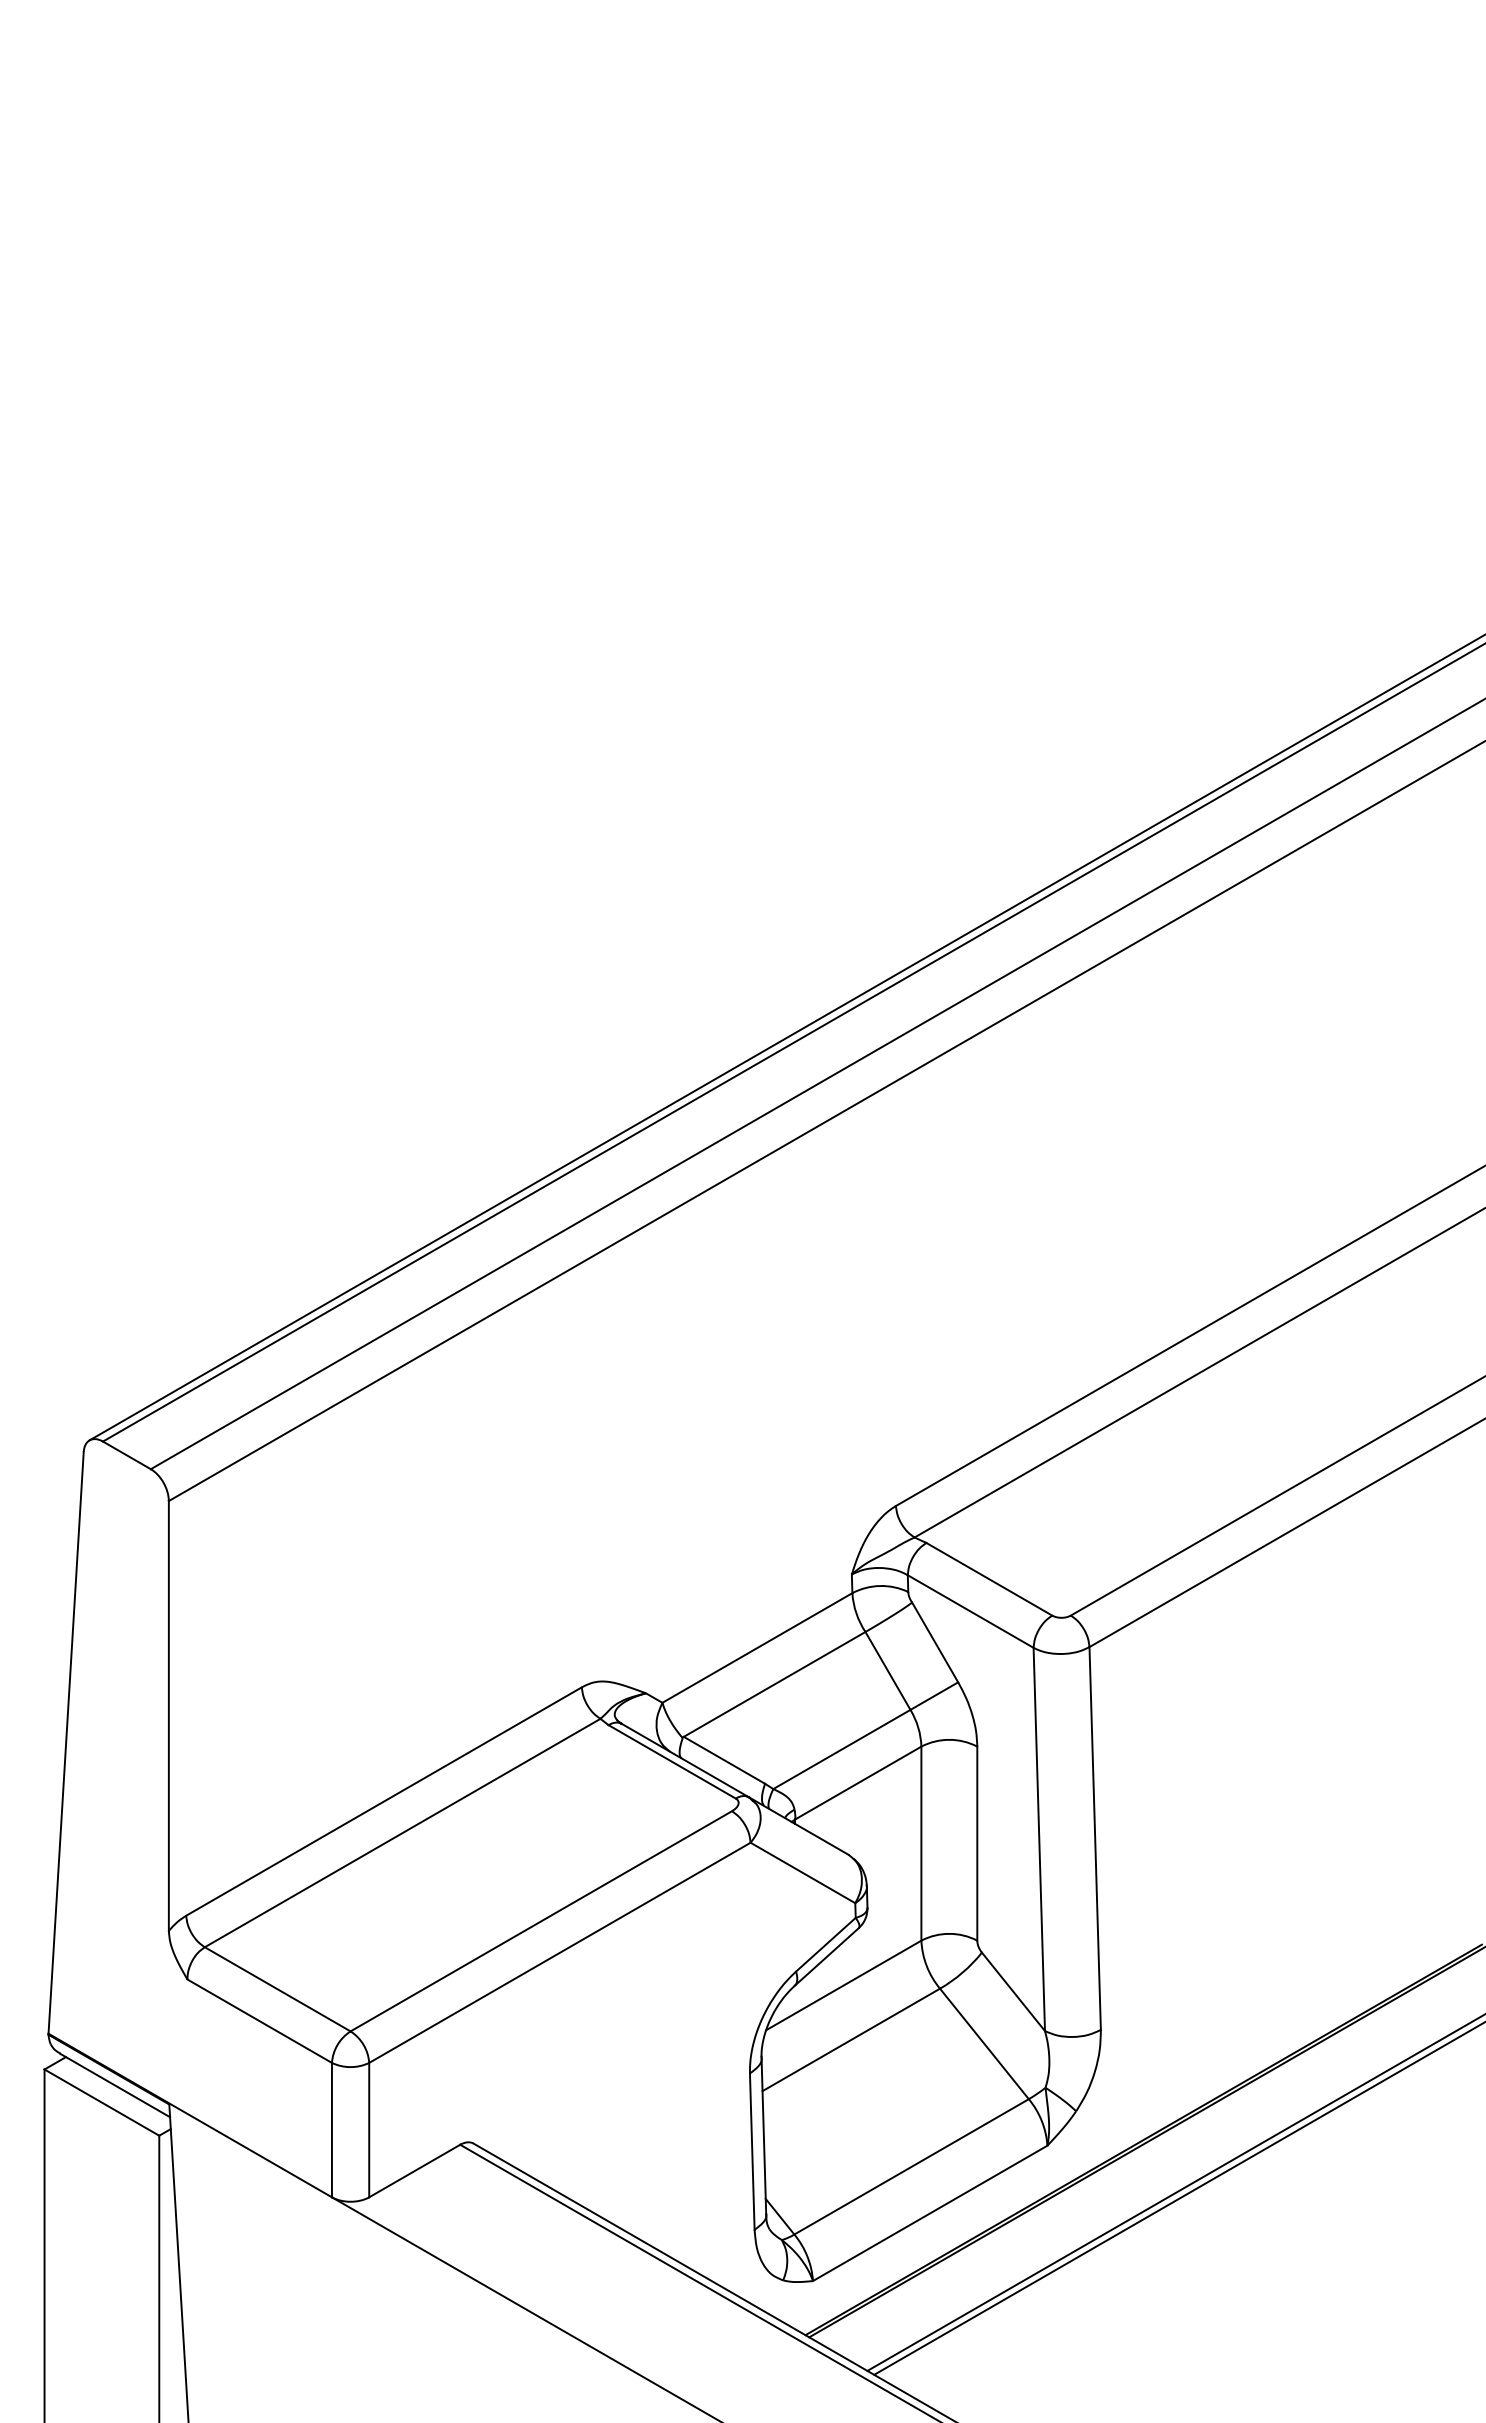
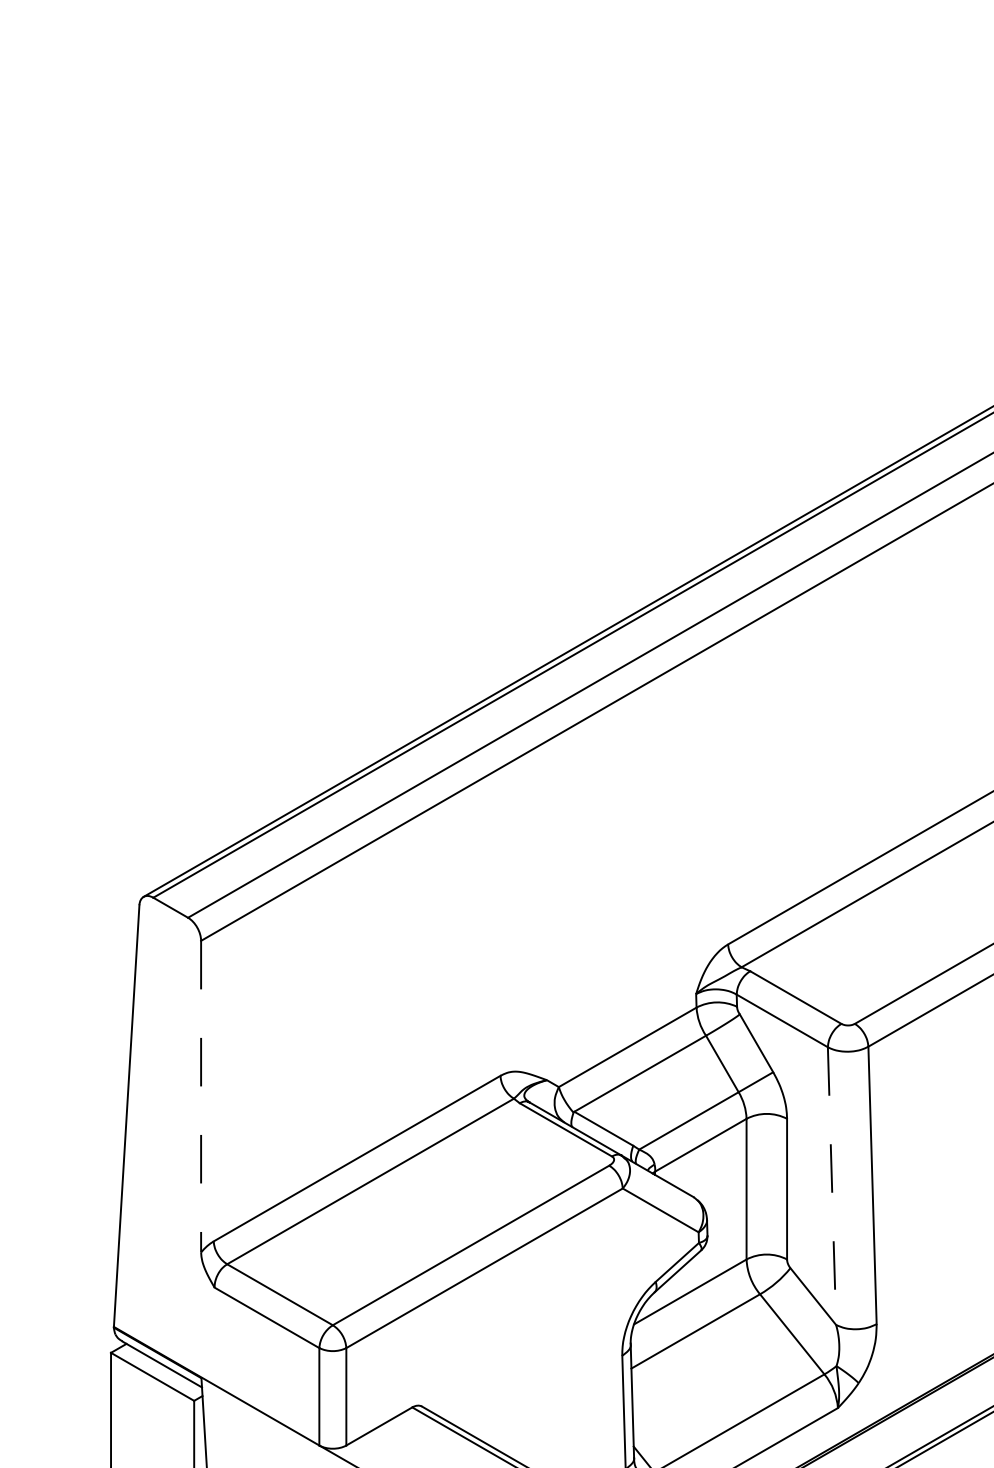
line: (168, 1716) -> (200, 1097), solid -> dashed
line: (1039, 1839) -> (832, 1186), solid -> dashed

